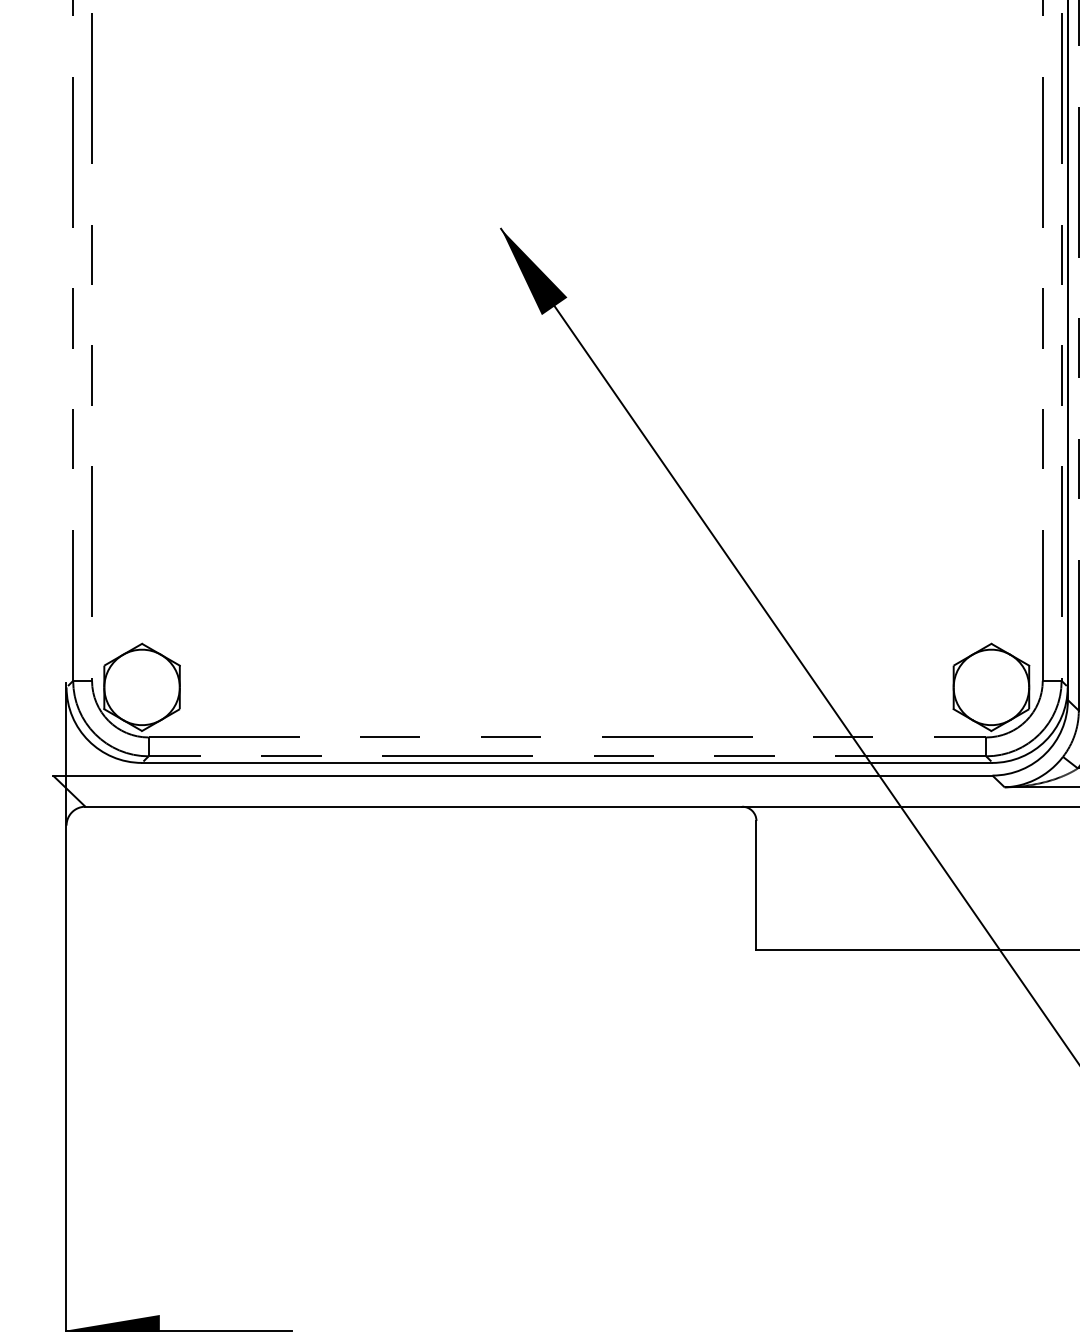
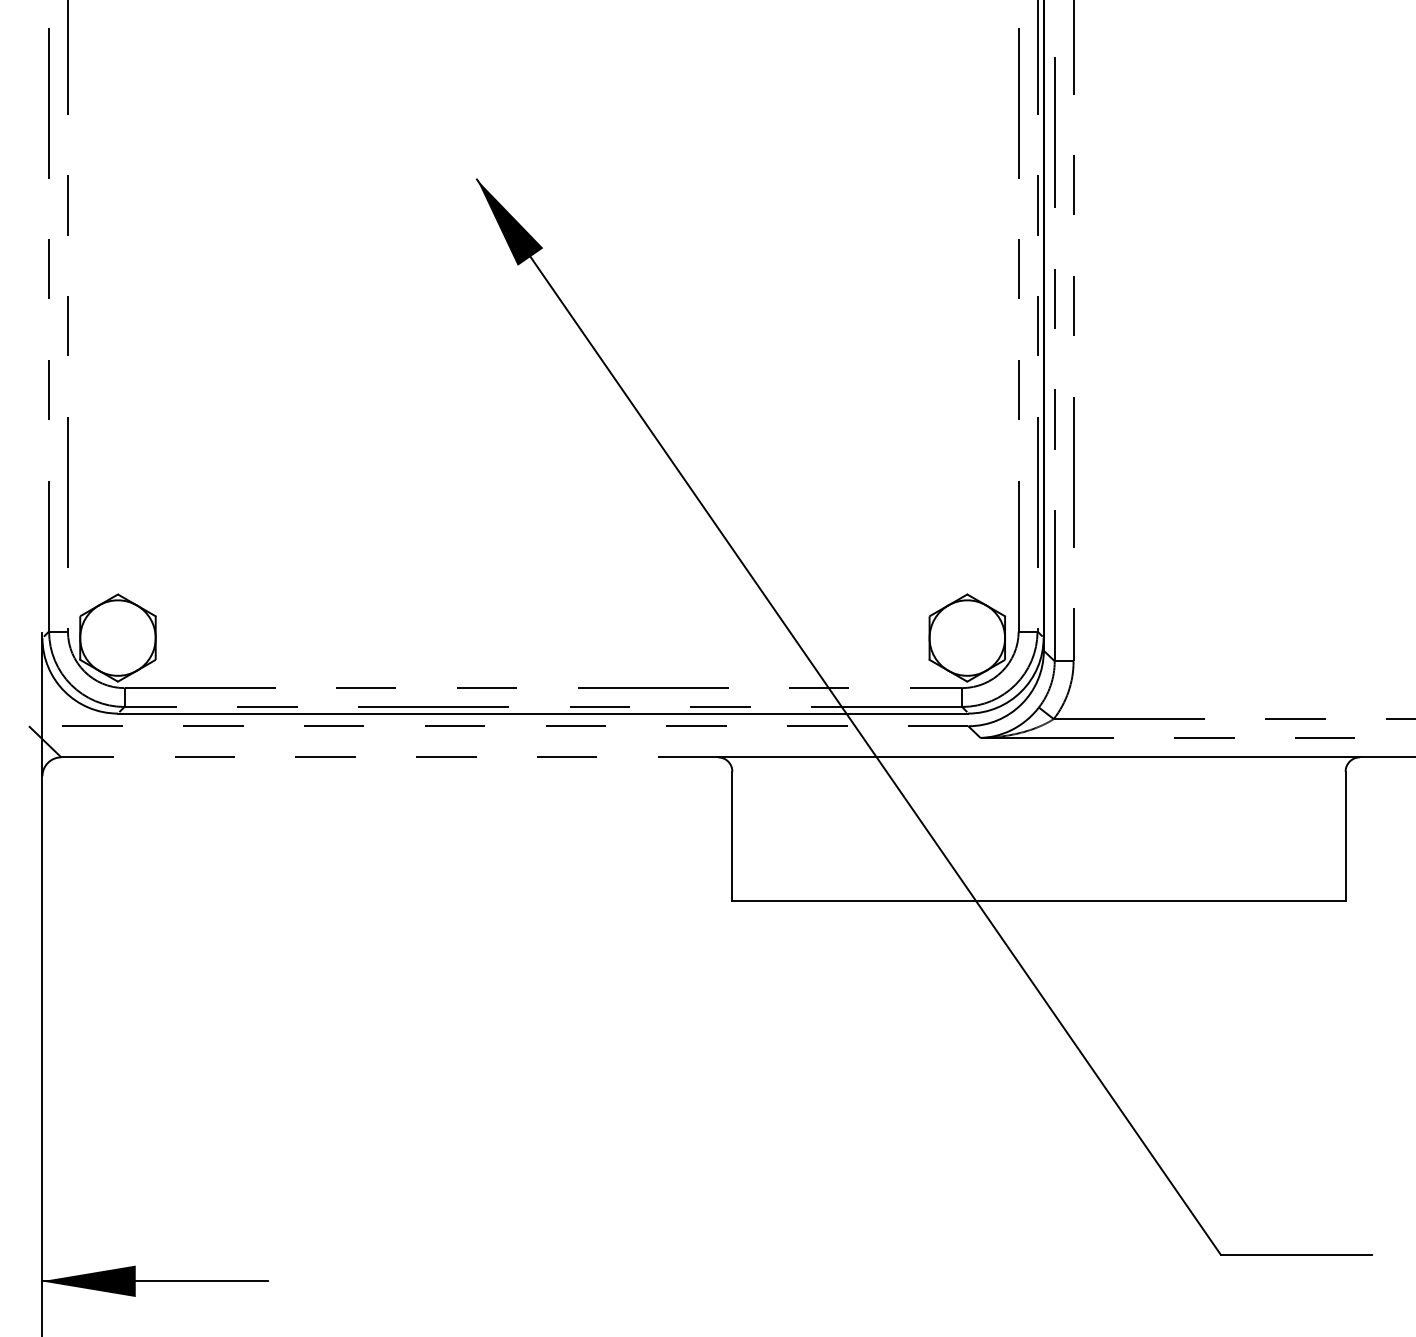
line: (522, 775) -> (498, 726), solid -> dashed
line: (413, 806) -> (389, 757), solid -> dashed

